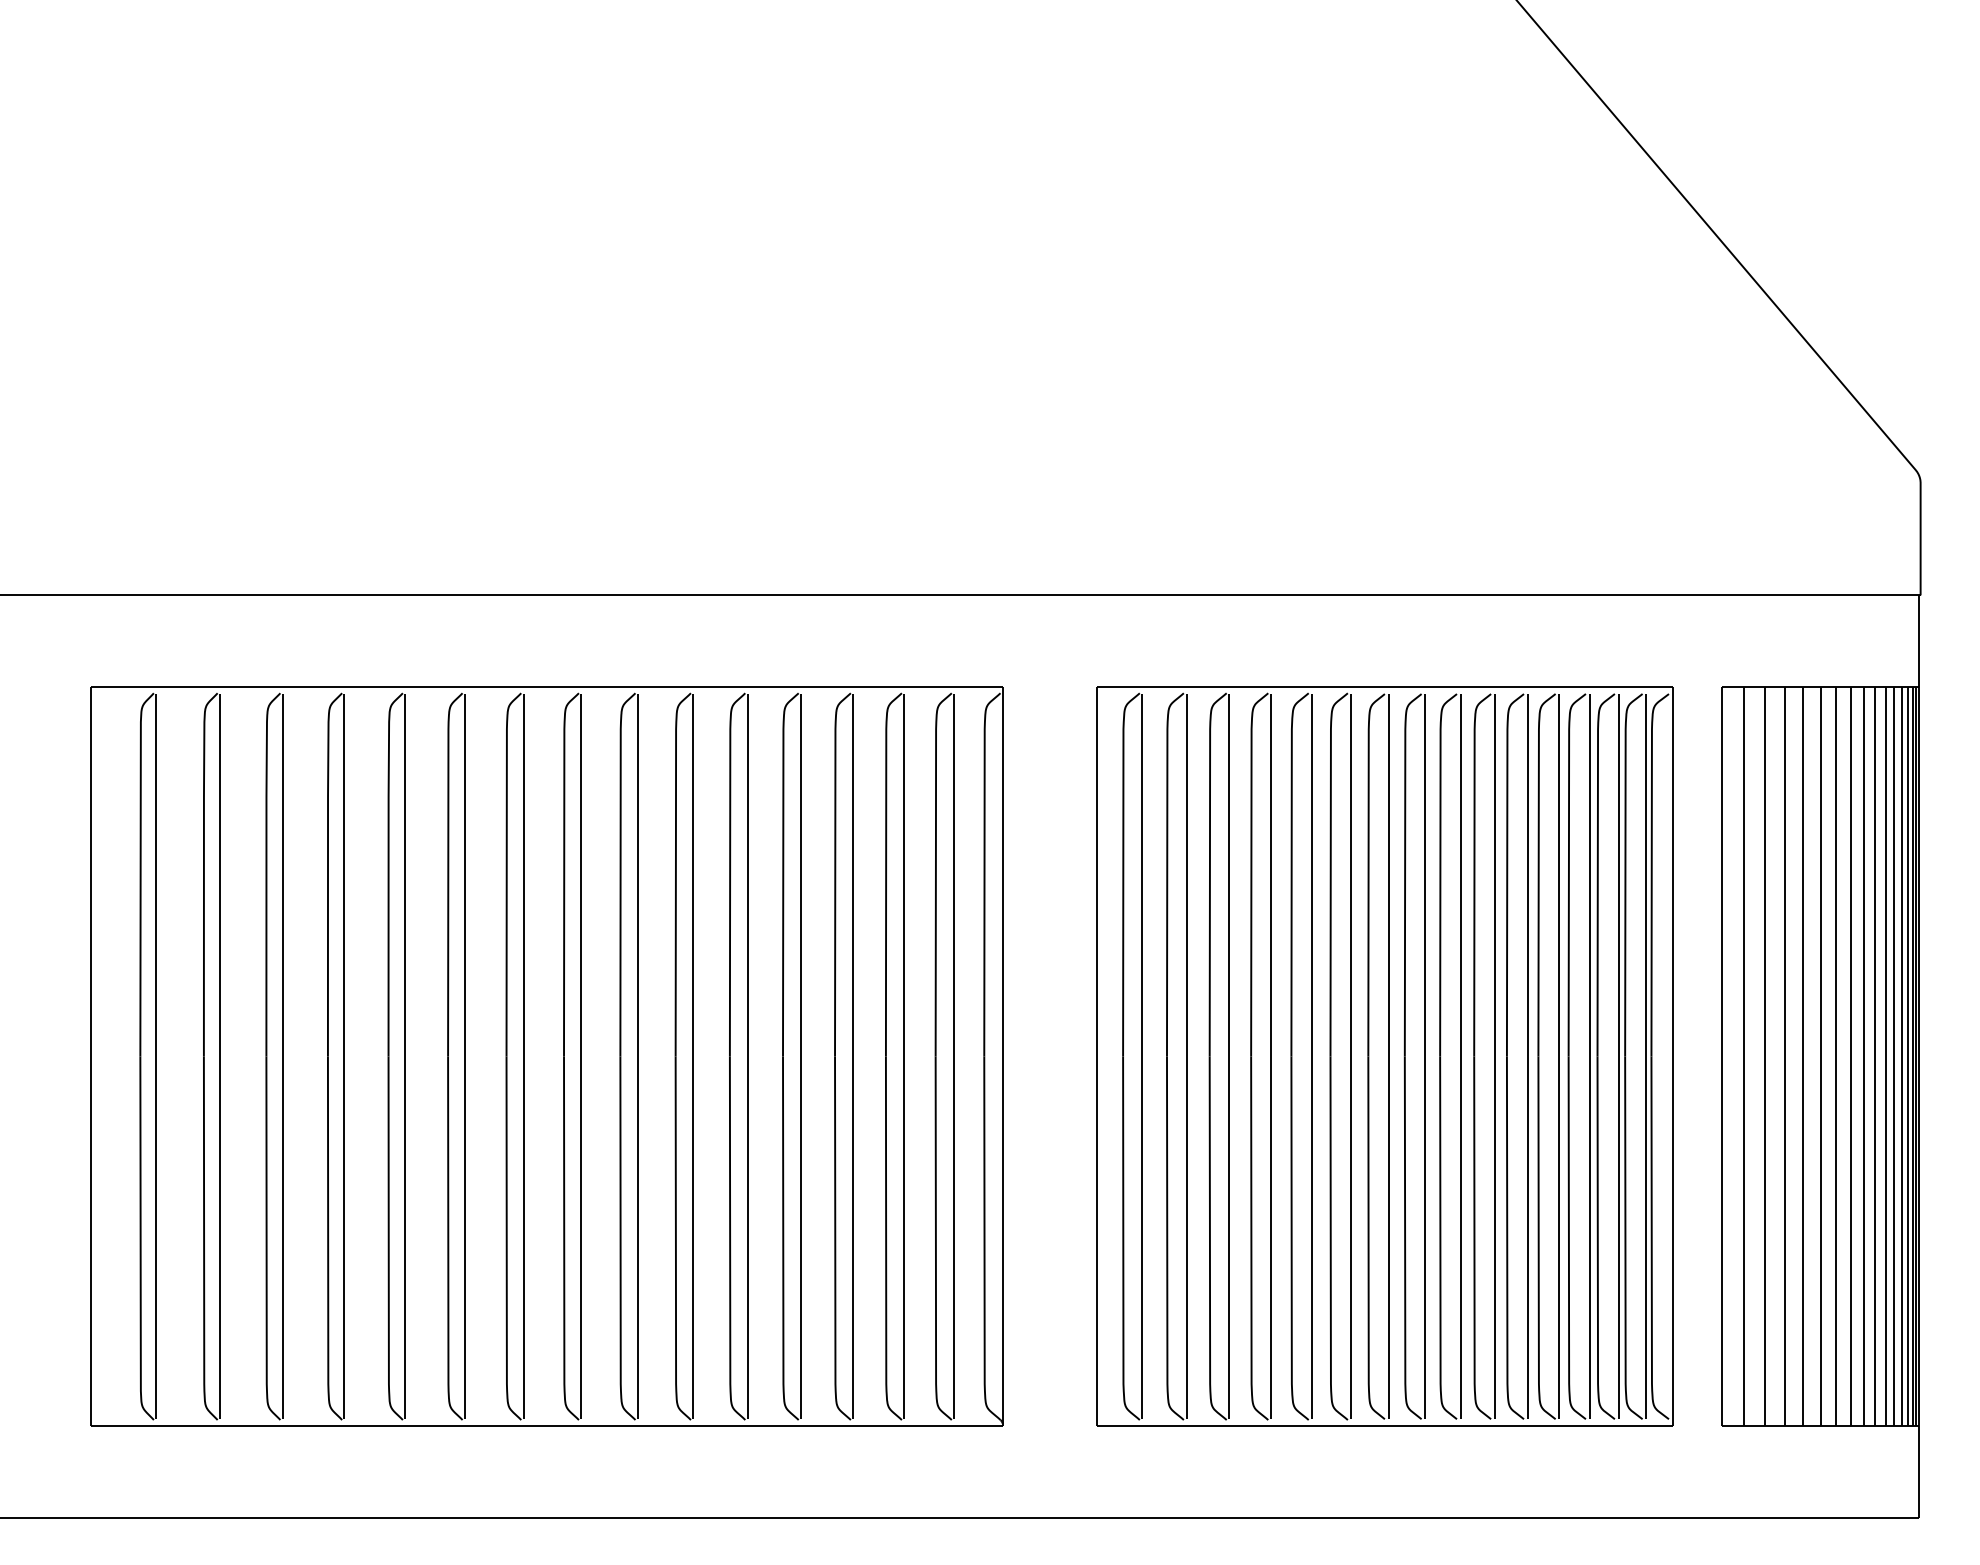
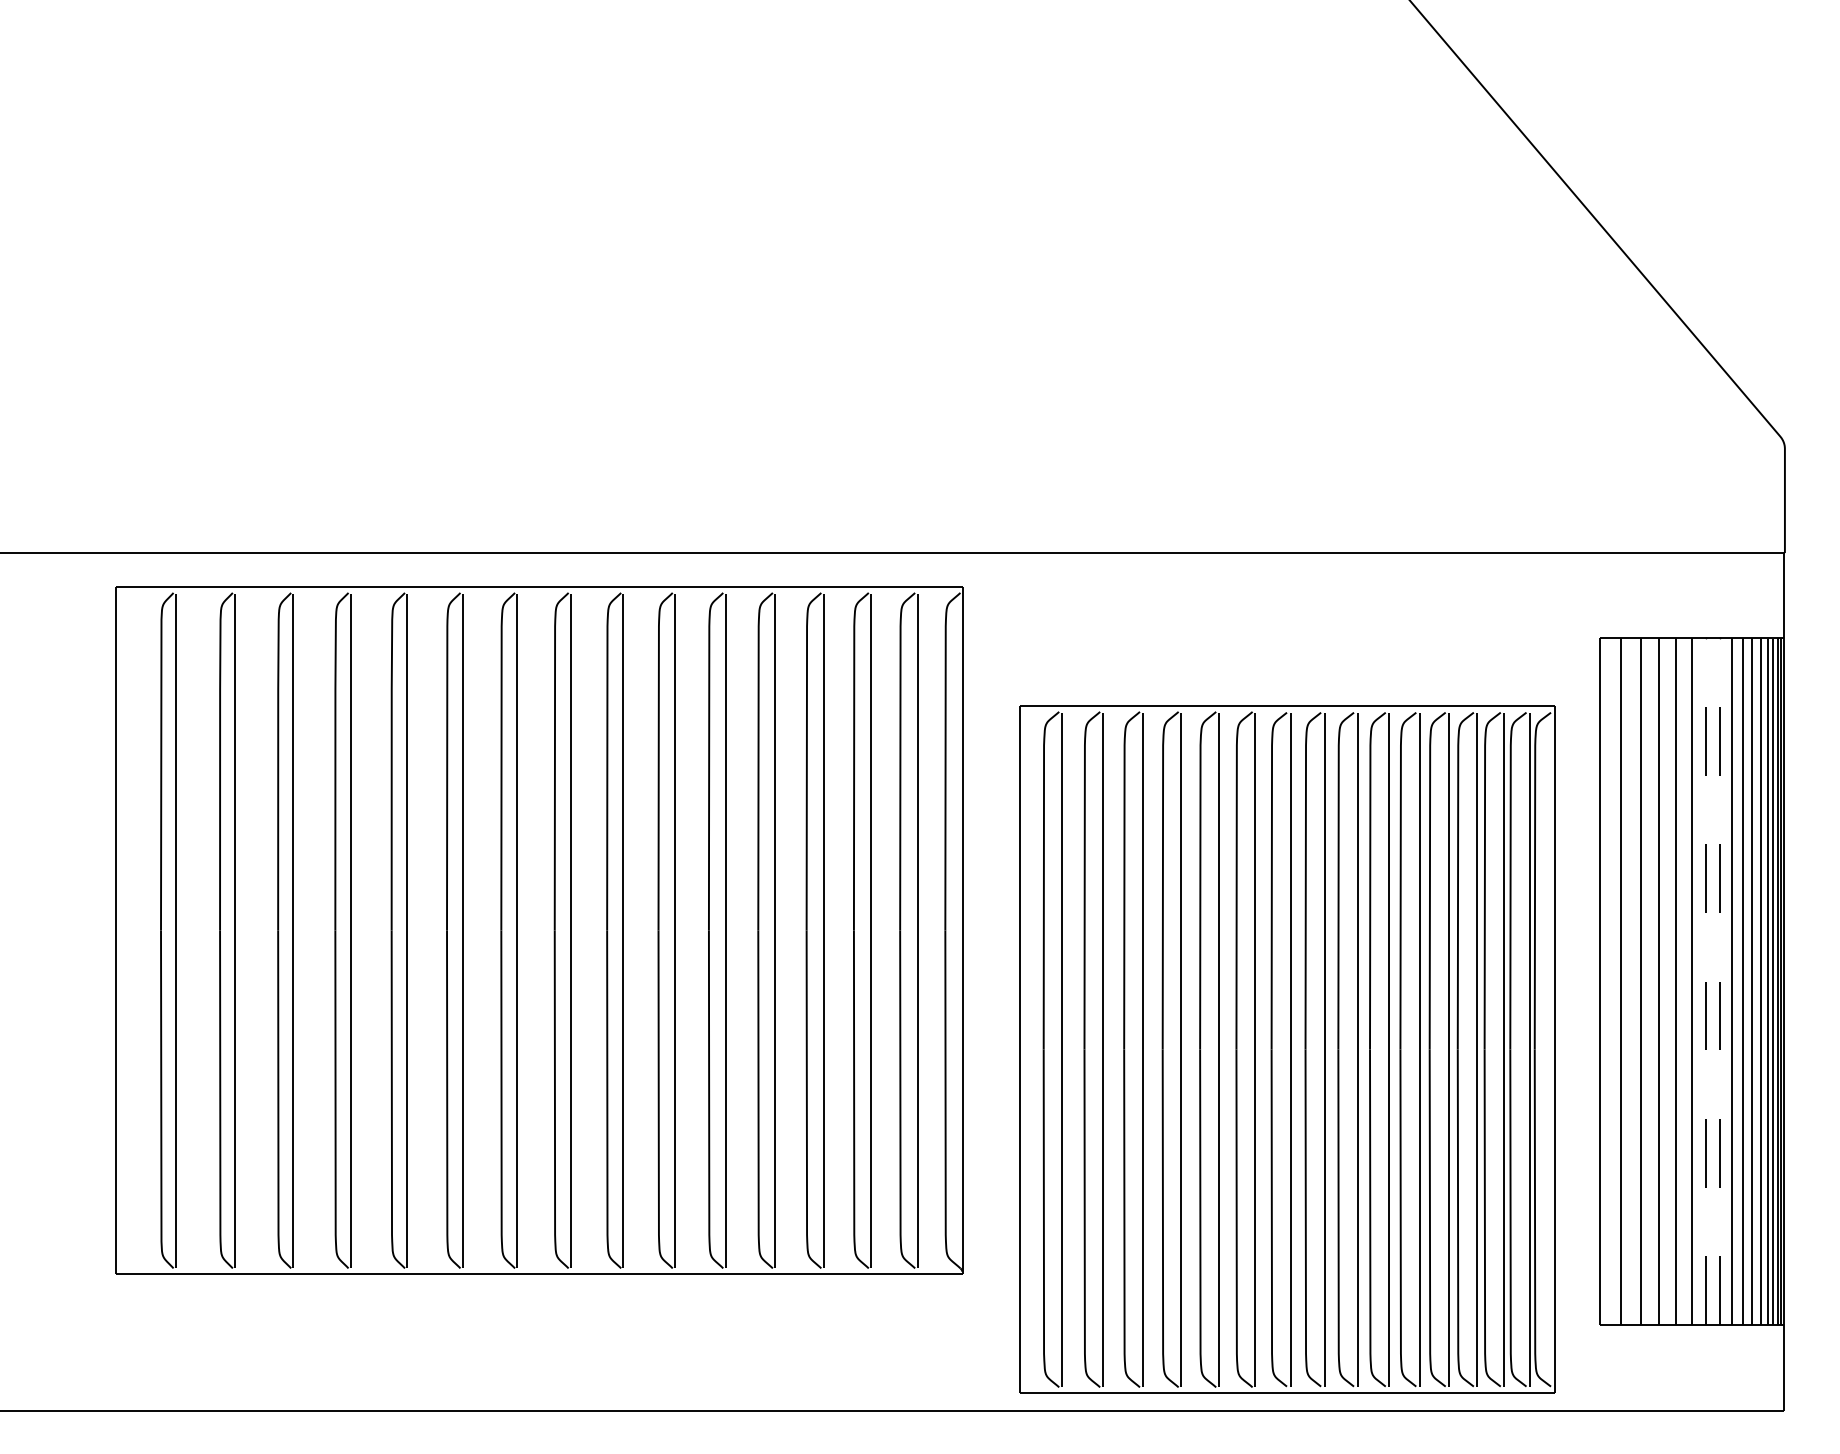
part: (546, 1056) -> (538, 930), moved
part: (1384, 1056) -> (1286, 1049), moved
line: (1836, 1056) -> (1706, 981), solid -> dashed
line: (1850, 1056) -> (1719, 981), solid -> dashed

